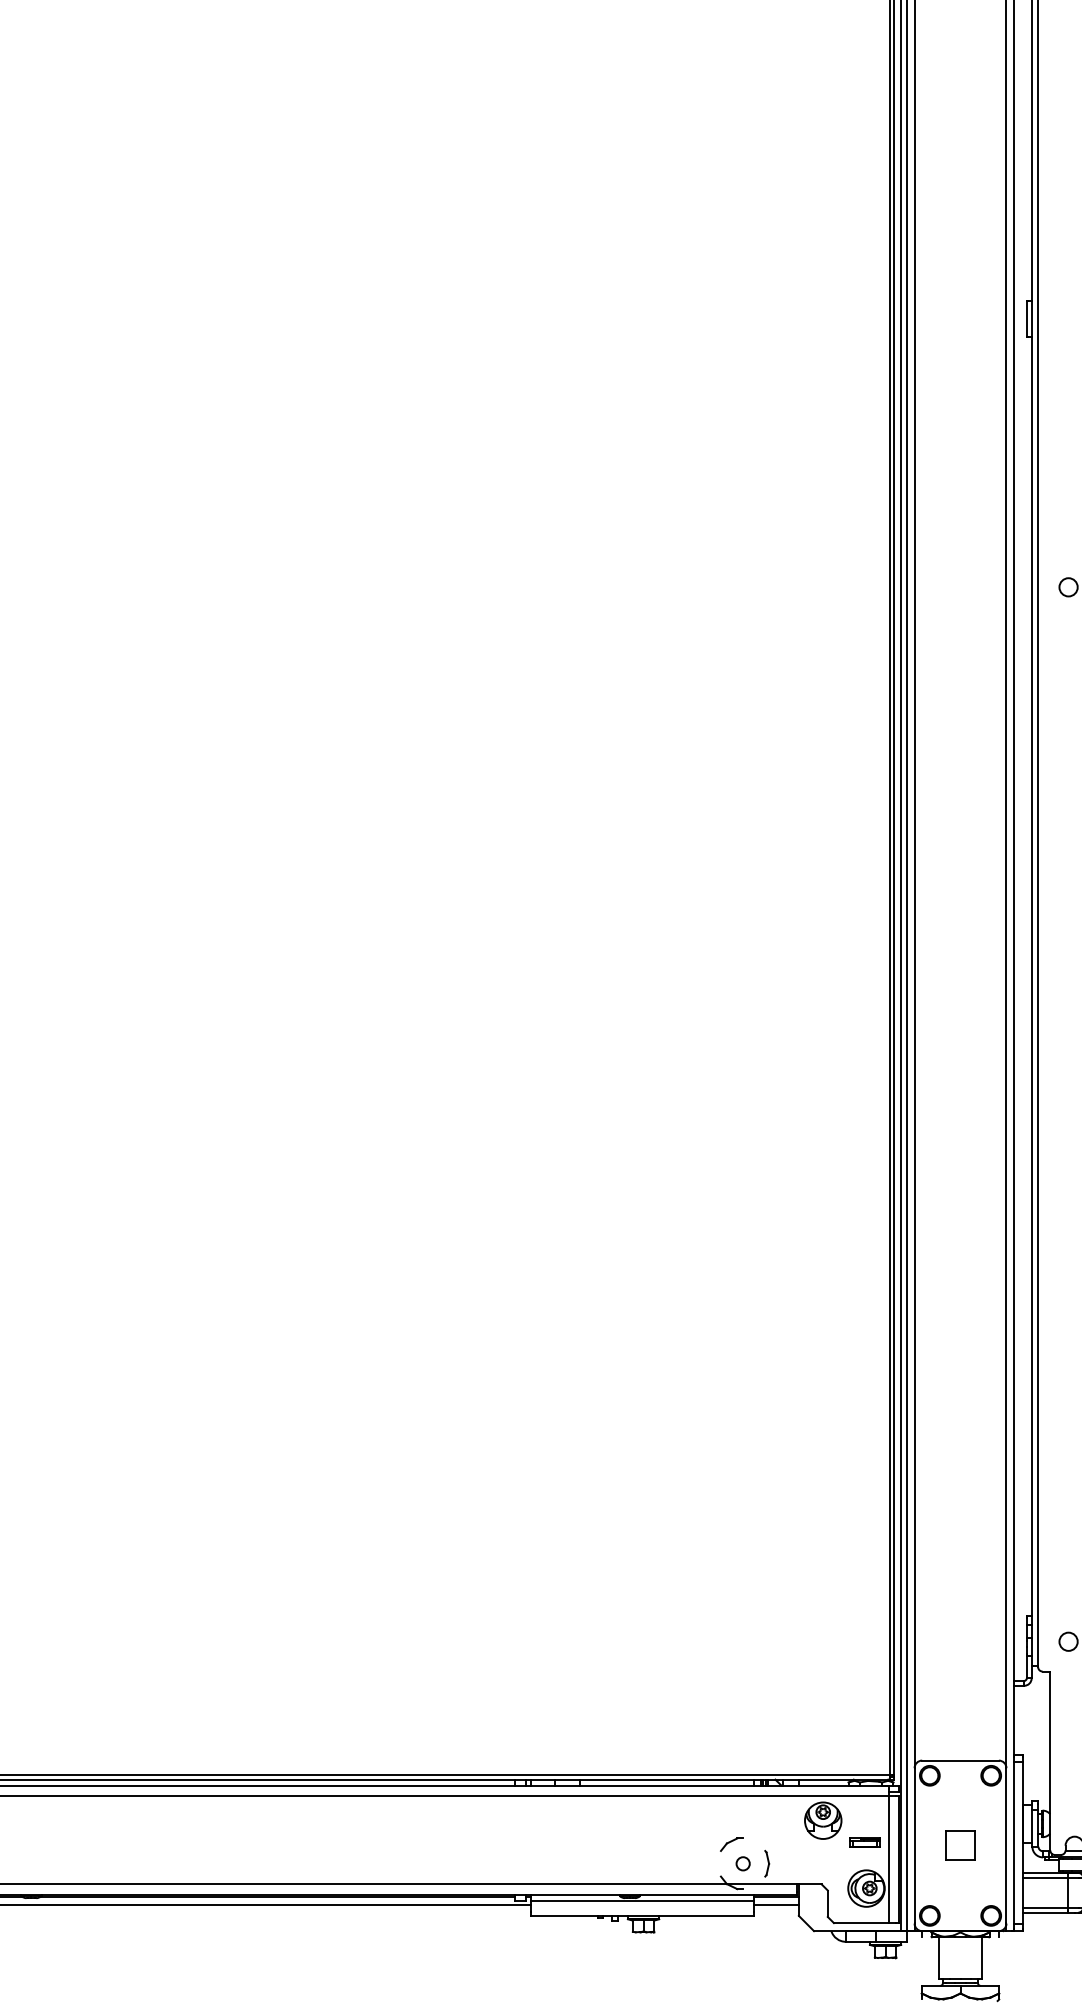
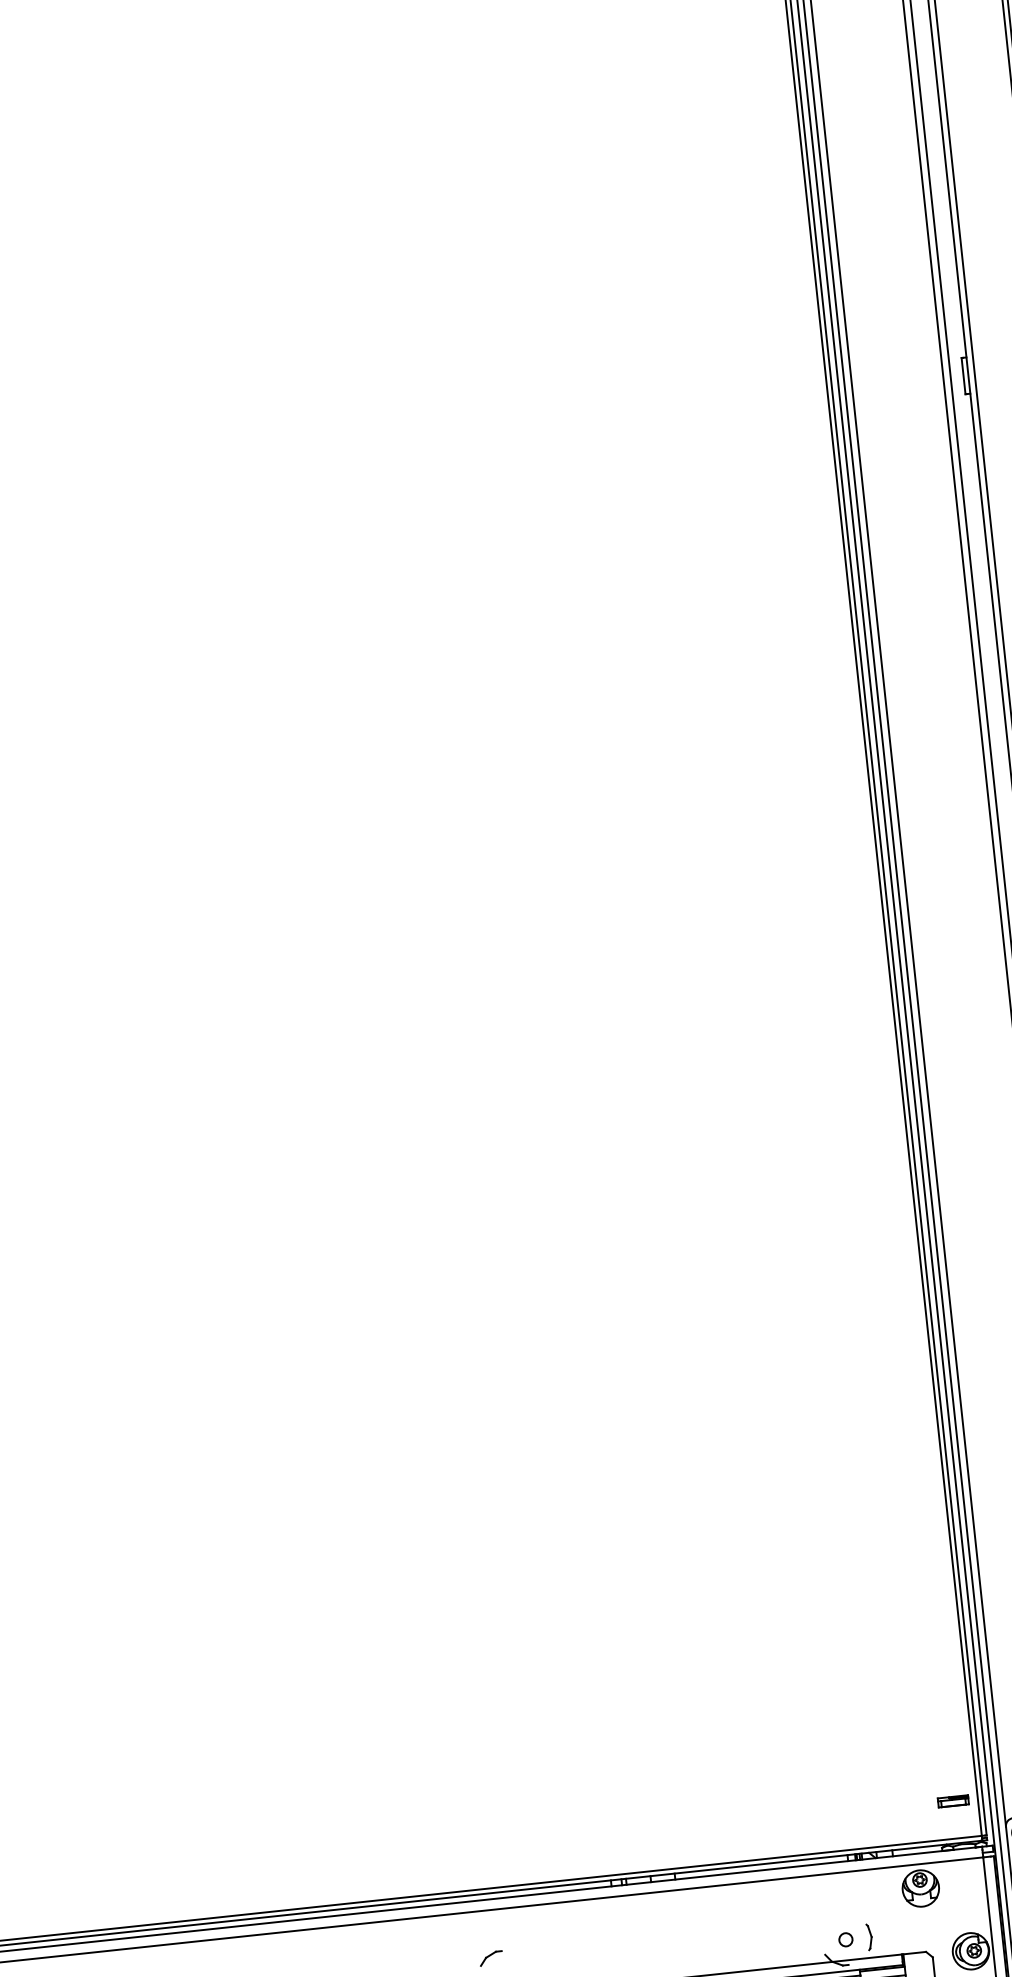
part: (864, 1842) -> (952, 1801), moved
part: (731, 1844) -> (490, 1958), moved

